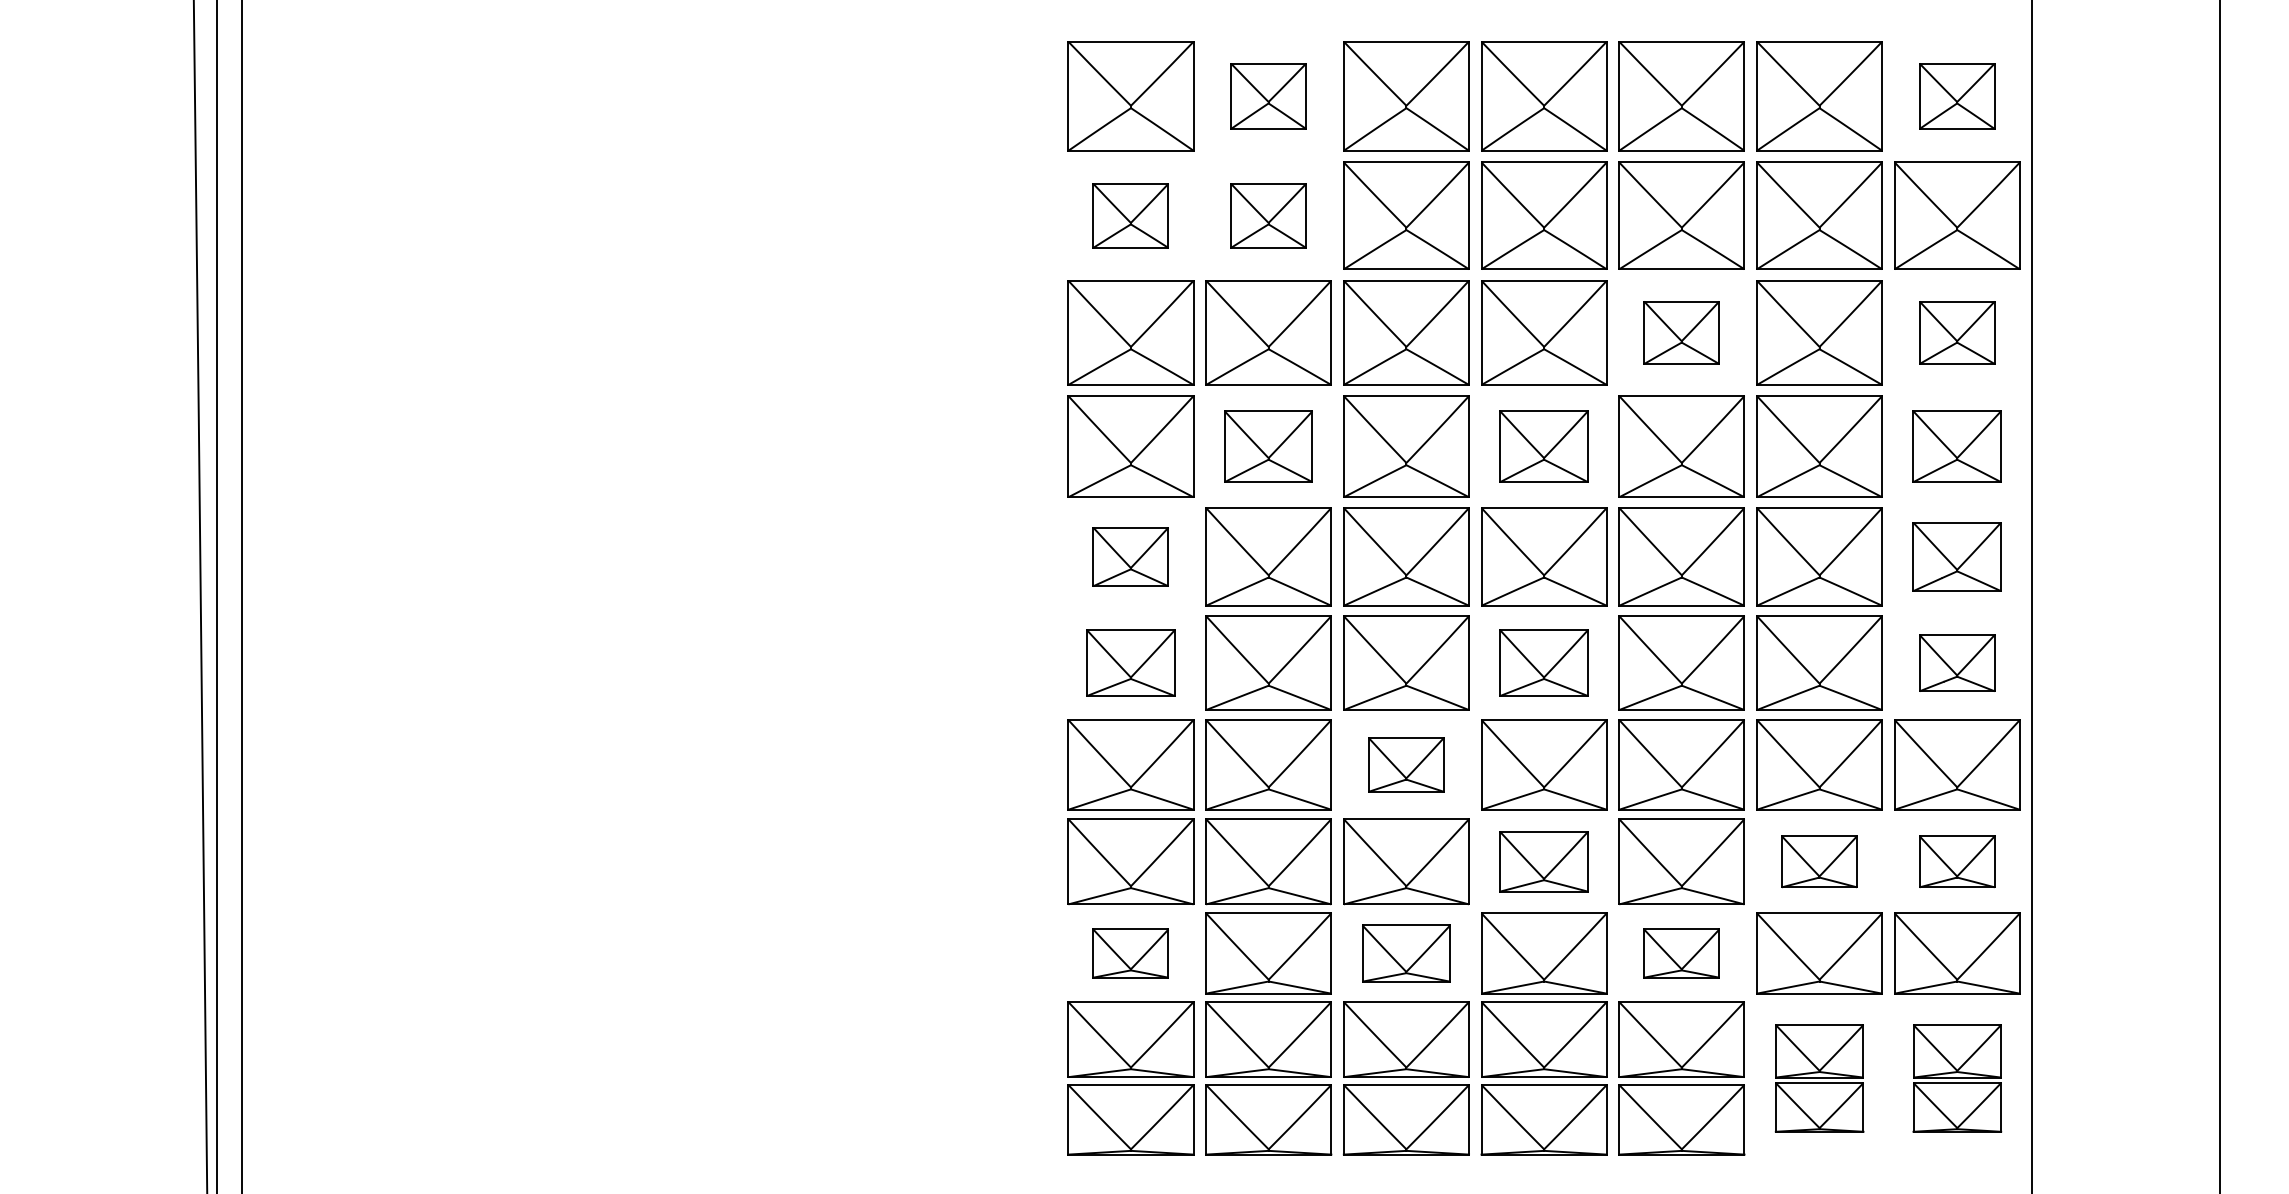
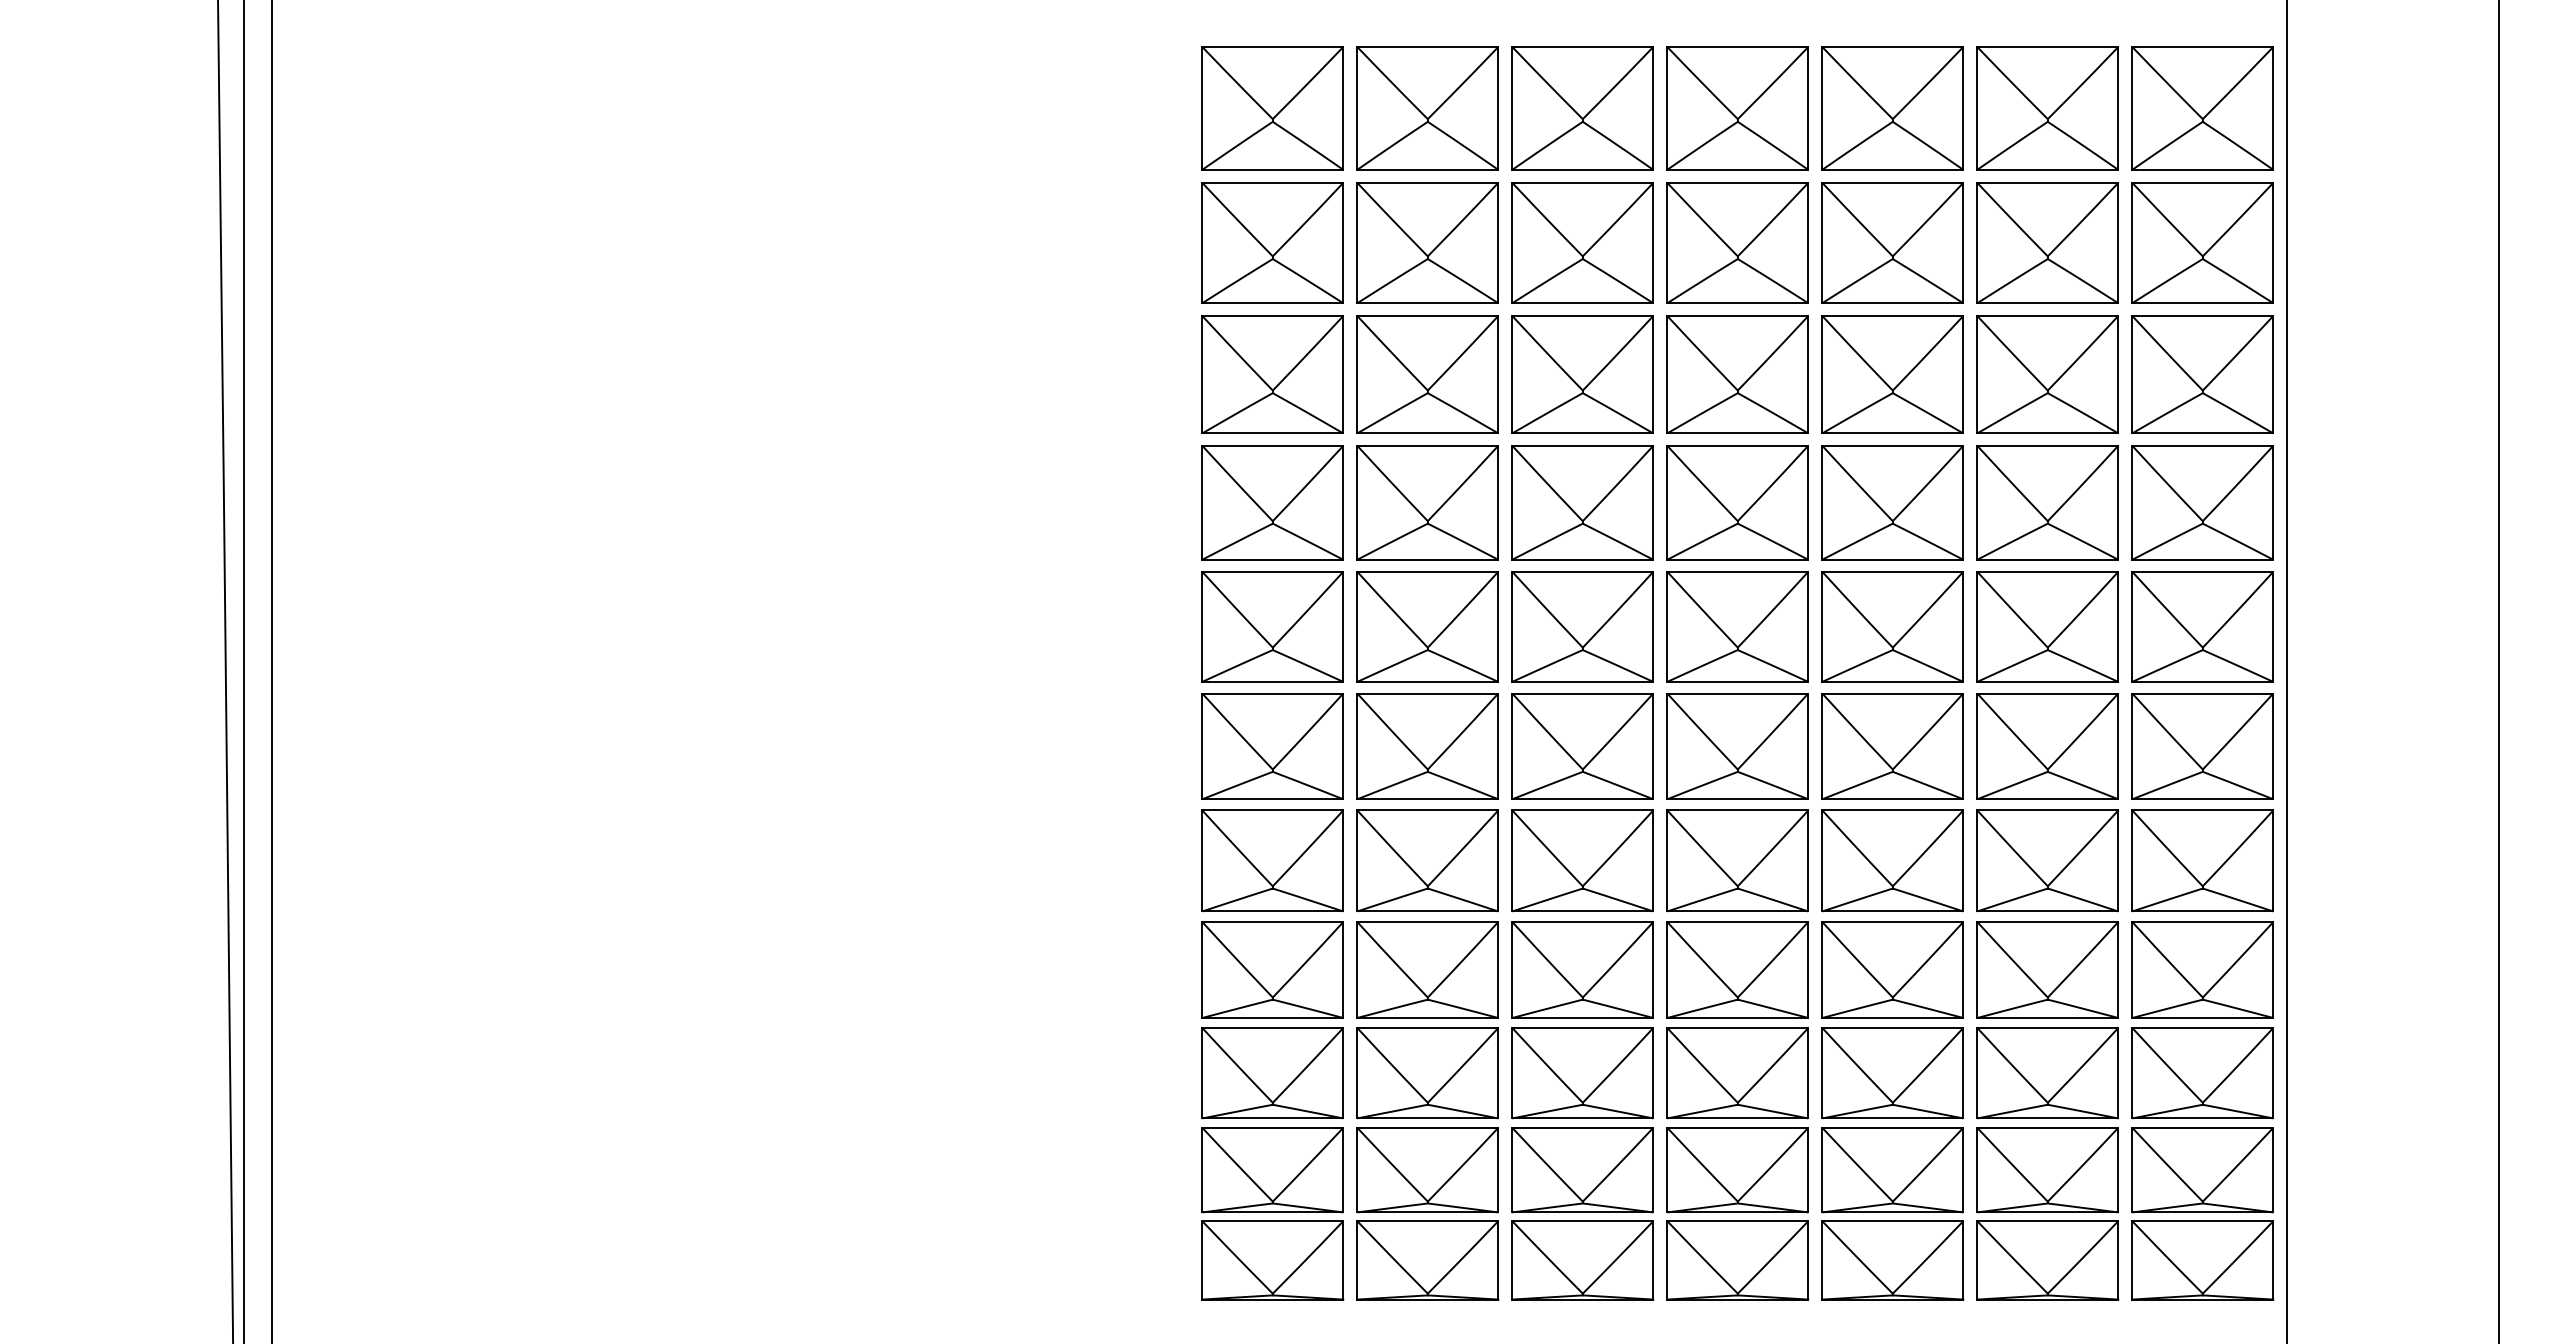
part: (1268, 96) -> (1427, 108), size x1.67
part: (1957, 96) -> (2202, 108), size x1.67
part: (1130, 215) -> (1272, 242), size x1.67
part: (1268, 215) -> (1427, 242), size x1.67
part: (1681, 332) -> (1892, 374), size x1.67
part: (1957, 332) -> (2202, 374), size x1.67
part: (1268, 446) -> (1427, 502), size x1.43
part: (1543, 446) -> (1737, 502), size x1.43
part: (1957, 446) -> (2202, 502), size x1.43
part: (1130, 556) -> (1272, 626), size x1.67
part: (1957, 556) -> (2202, 626), size x1.43
part: (1130, 663) -> (1272, 746), size x1.43
part: (1543, 663) -> (1737, 746), size x1.43
part: (1957, 663) -> (2202, 746), size x1.67
part: (1406, 764) -> (1582, 860), size x1.67
part: (1543, 861) -> (1737, 969), size x1.43
part: (1819, 861) -> (2047, 969), size x1.67
part: (1957, 861) -> (2202, 969), size x1.67
part: (1130, 953) -> (1272, 1073), size x1.67
part: (1406, 953) -> (1582, 1073), size x1.43
part: (1681, 953) -> (1892, 1073), size x1.67
part: (1819, 1078) -> (2047, 1213), size x1.43
part: (1957, 1078) -> (2202, 1213), size x1.43

